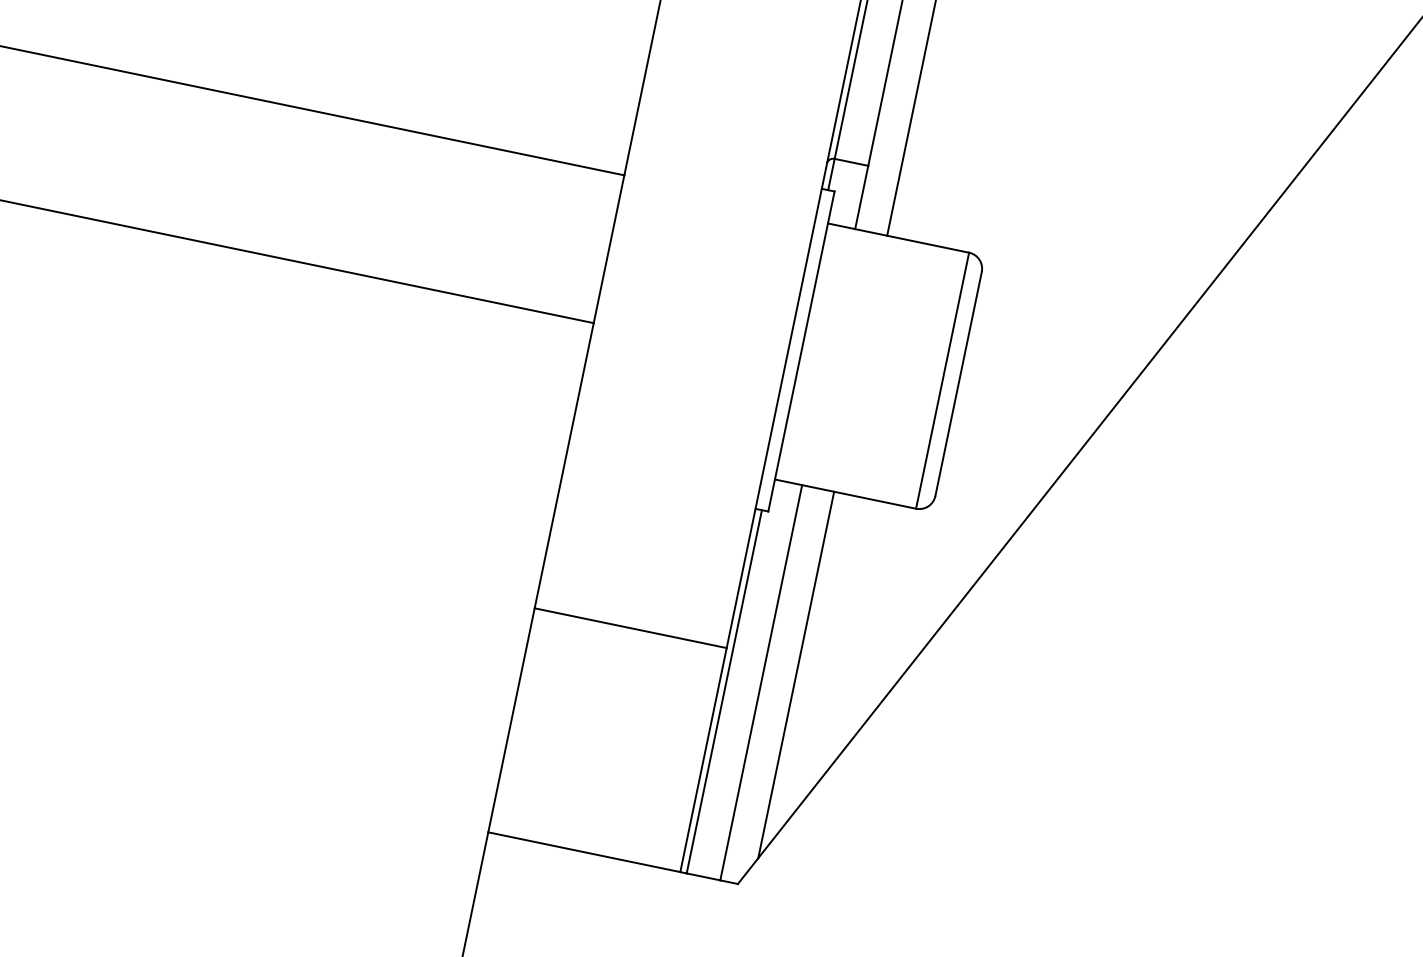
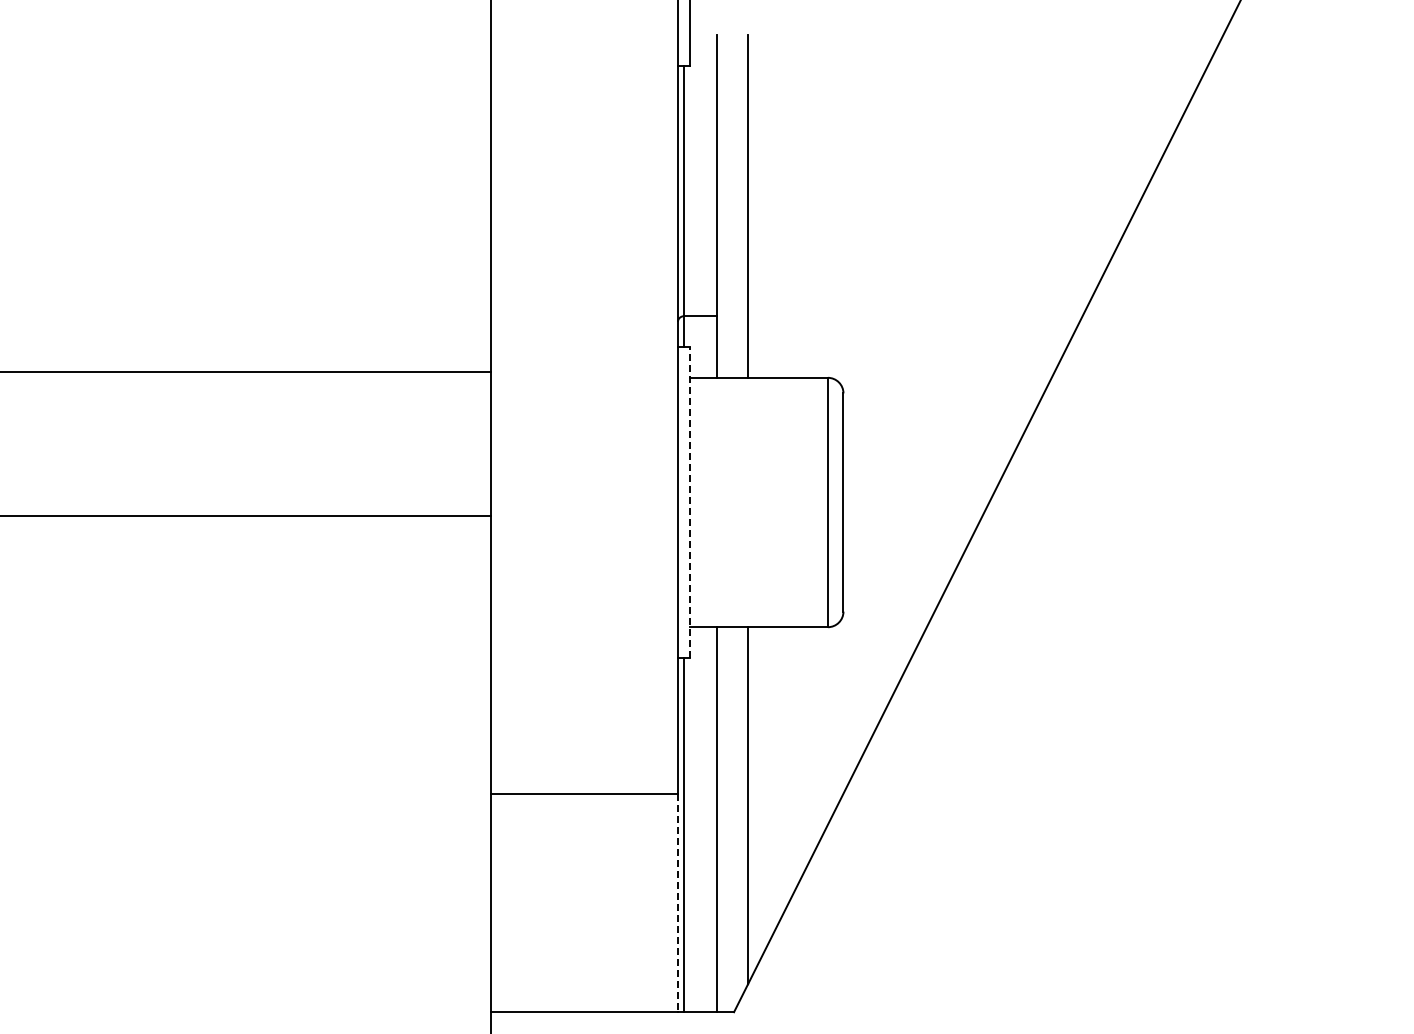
line: (801, 351) -> (690, 502), solid -> dashed
line: (702, 760) -> (677, 903), solid -> dashed

